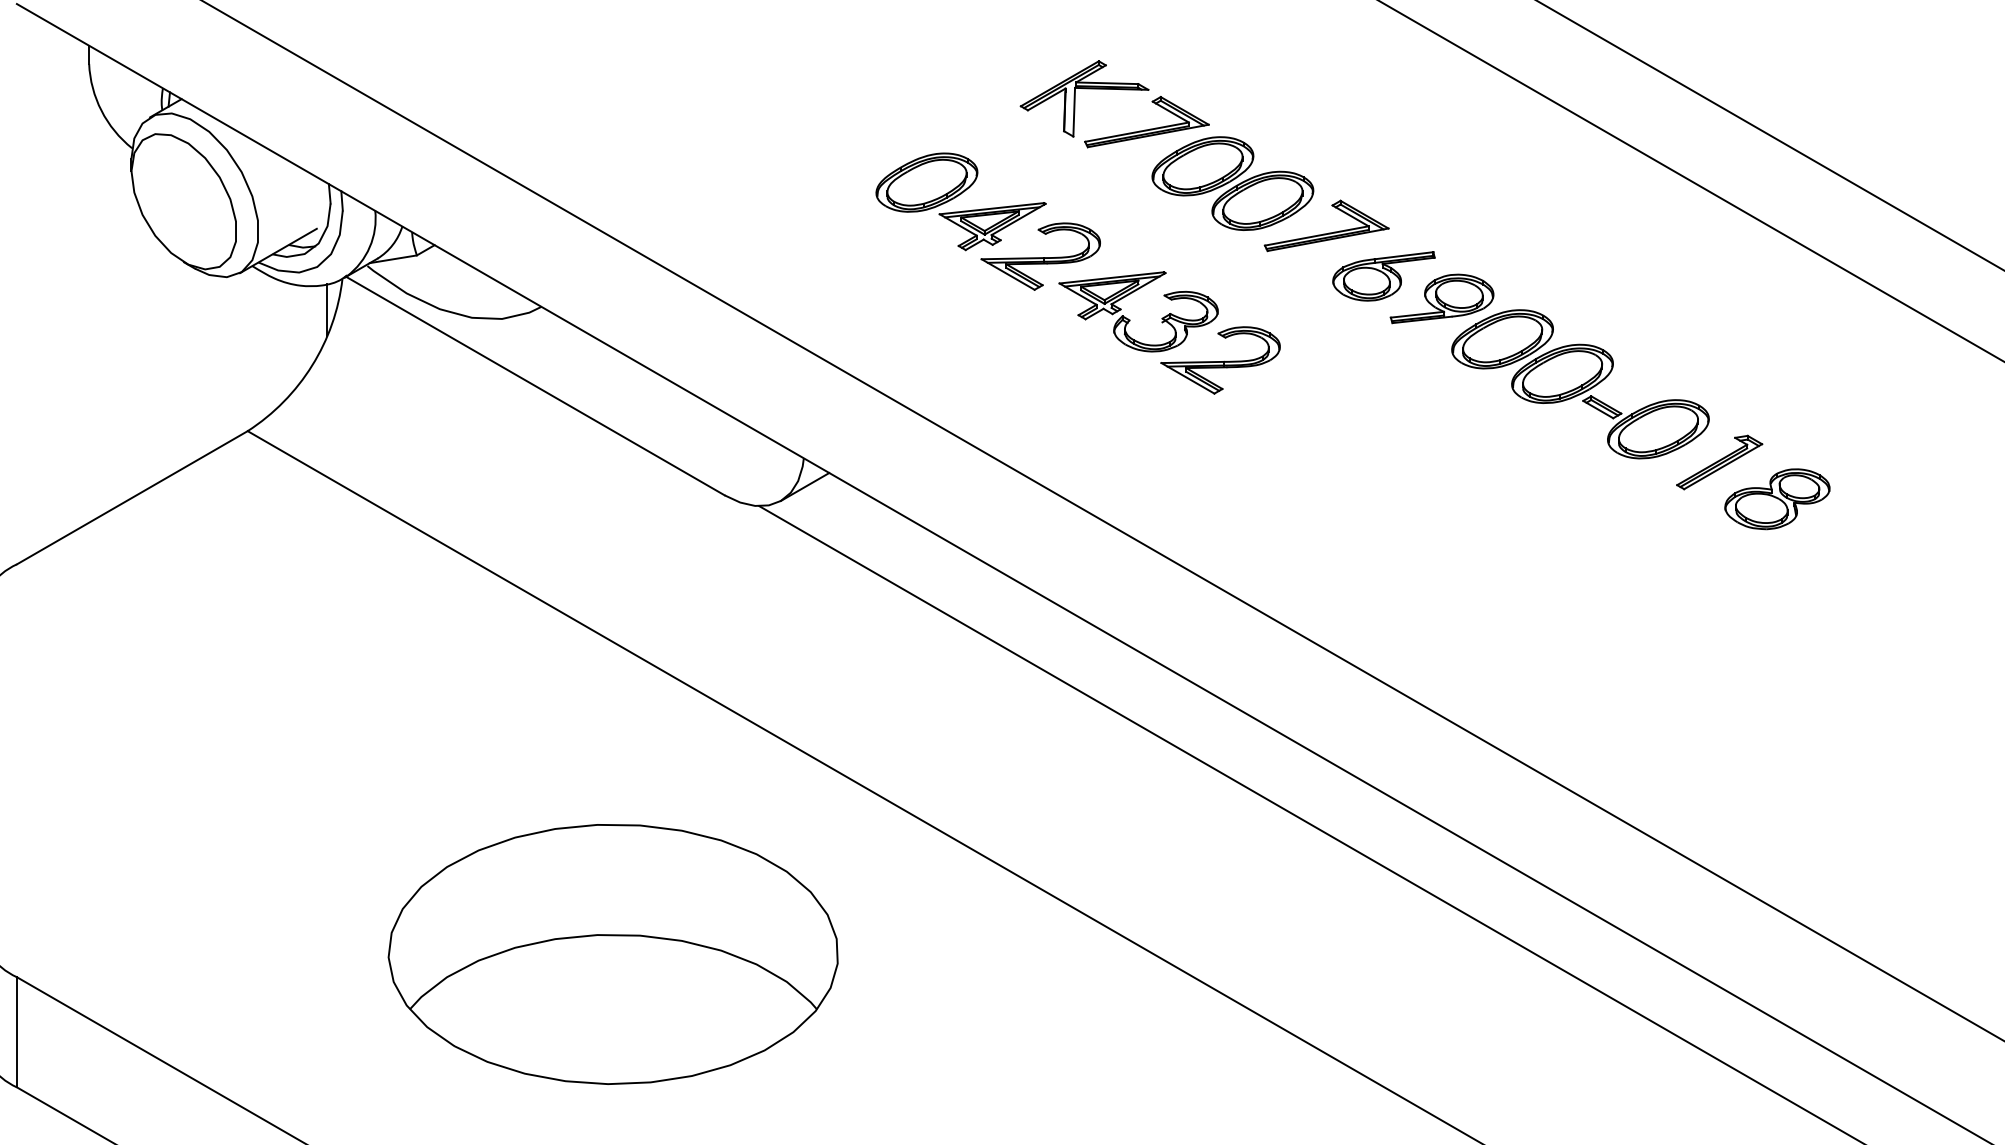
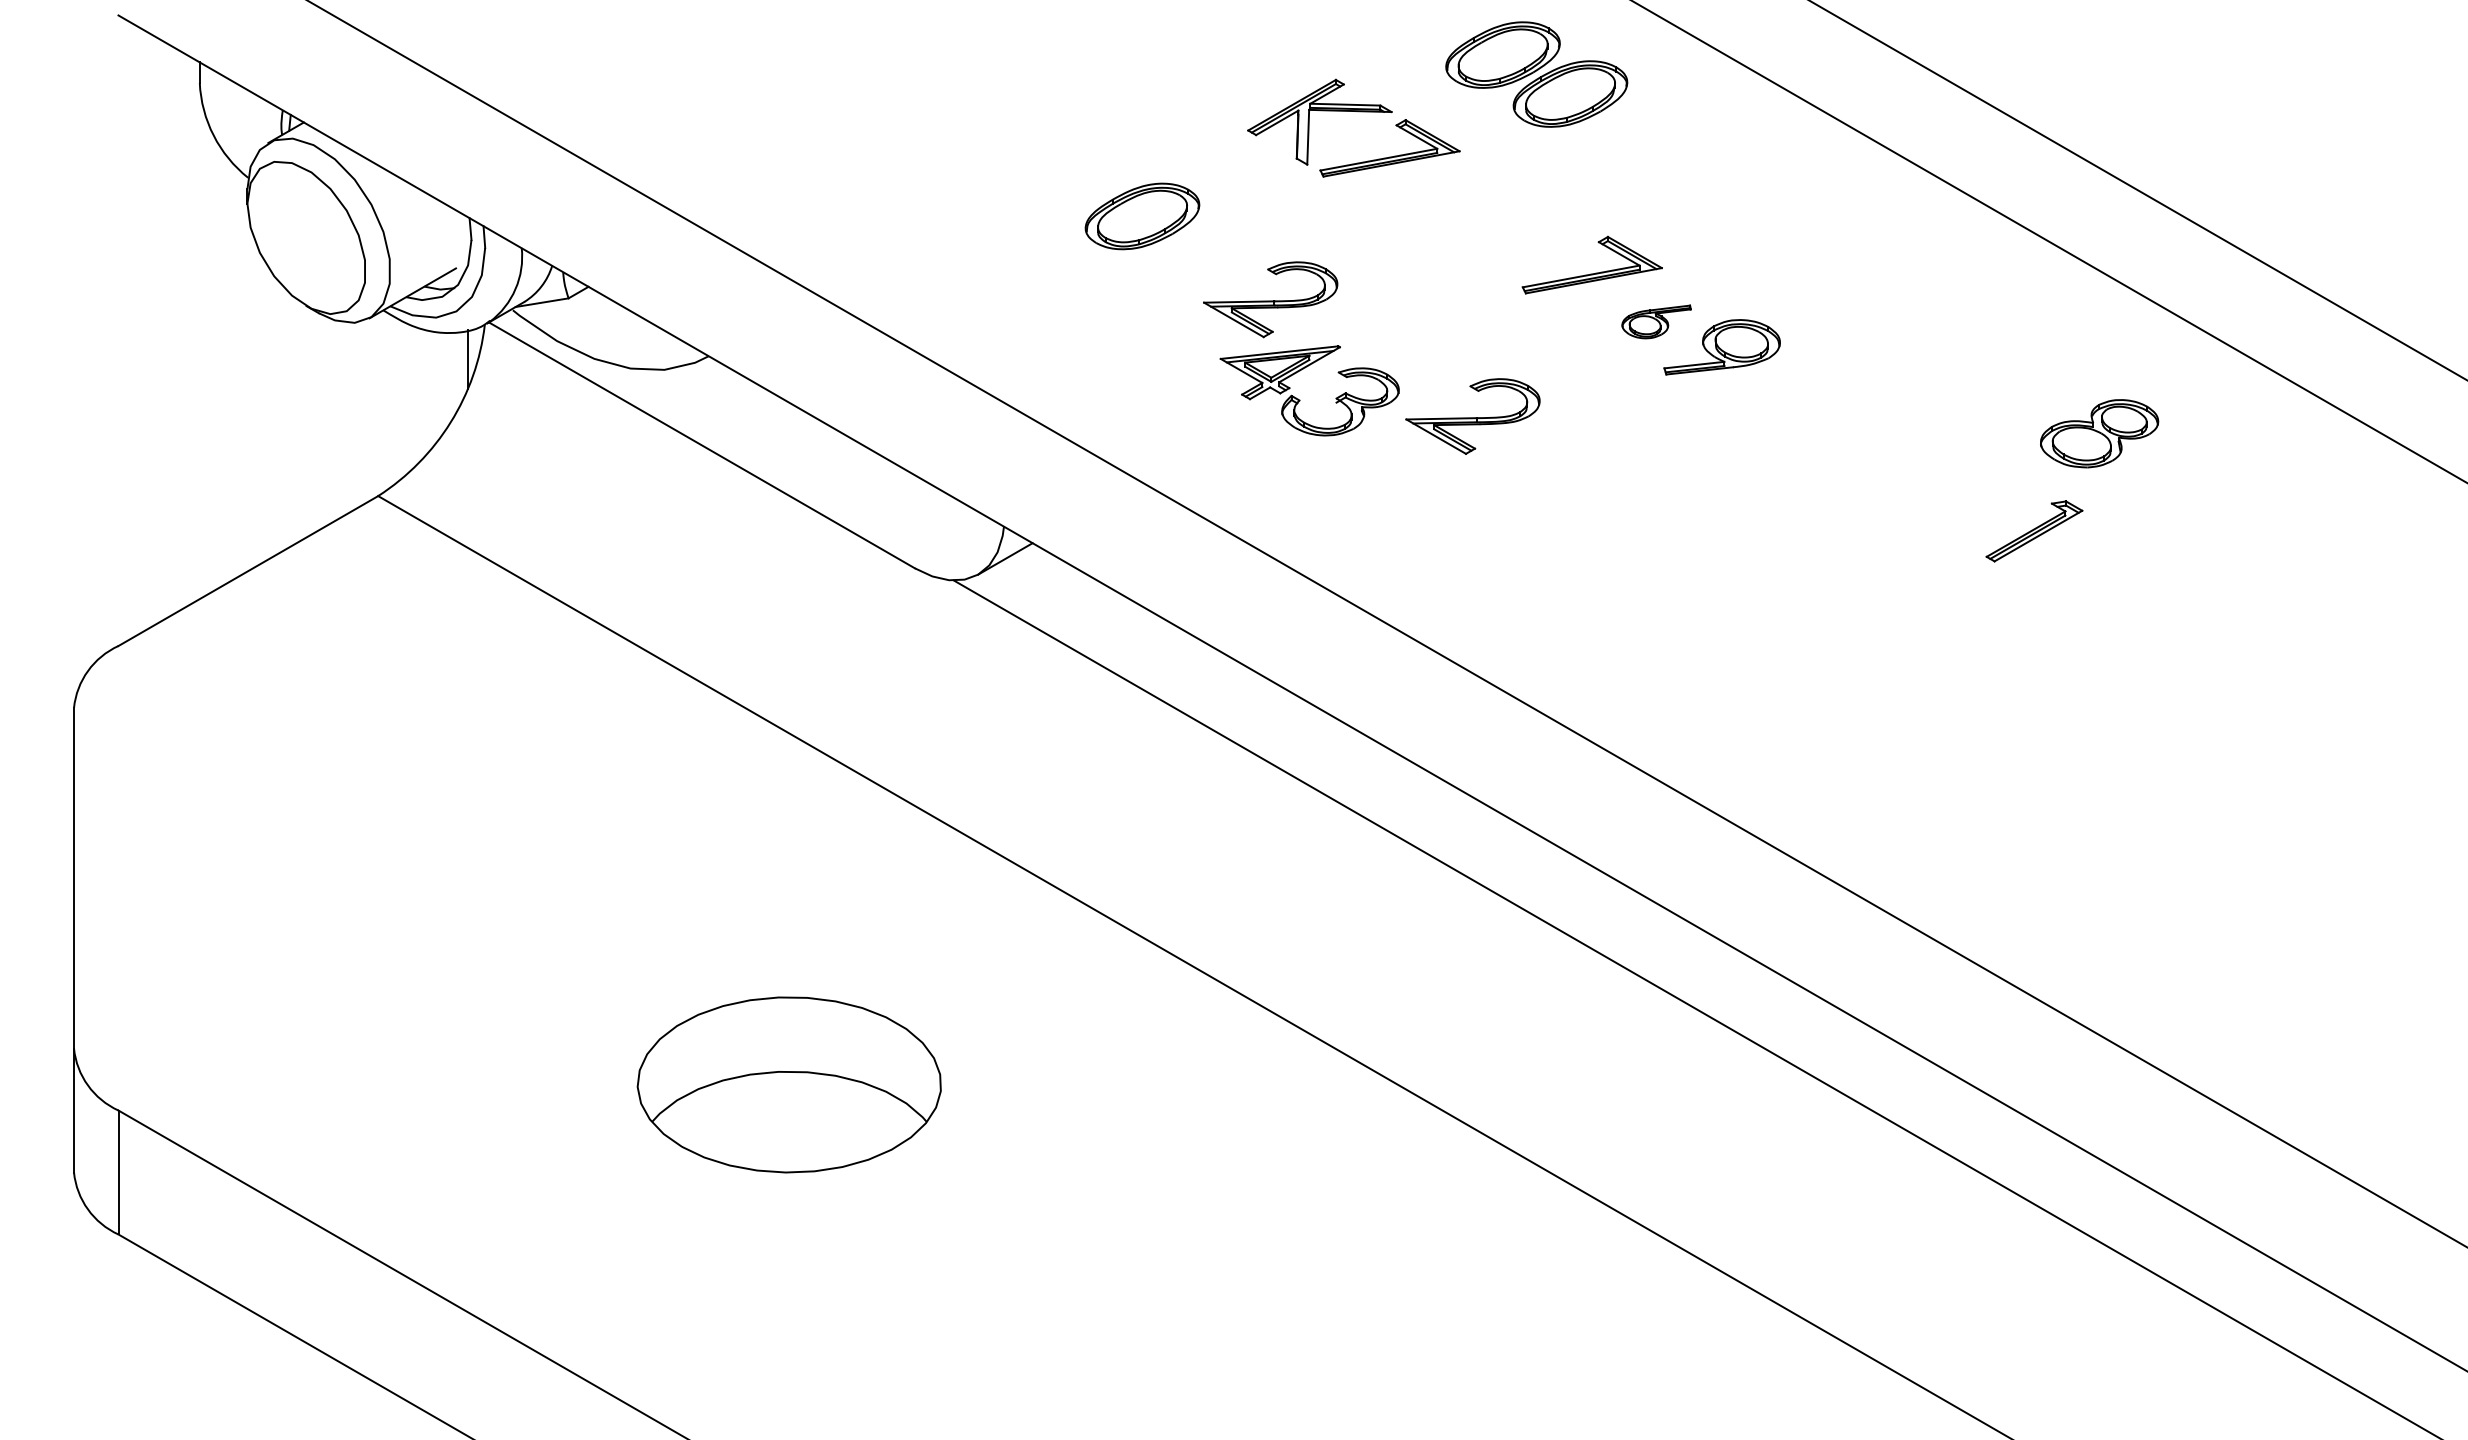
part: (1232, 183) -> (1536, 74), moved
part: (992, 226) -> (1216, 265), removed
part: (1383, 275) -> (1656, 321), size x0.6
part: (1129, 319) -> (1299, 399), moved
part: (1580, 384) -> (1877, 443), removed
part: (1777, 499) -> (2099, 433), moved
part: (612, 954) -> (788, 1084), size x0.6

